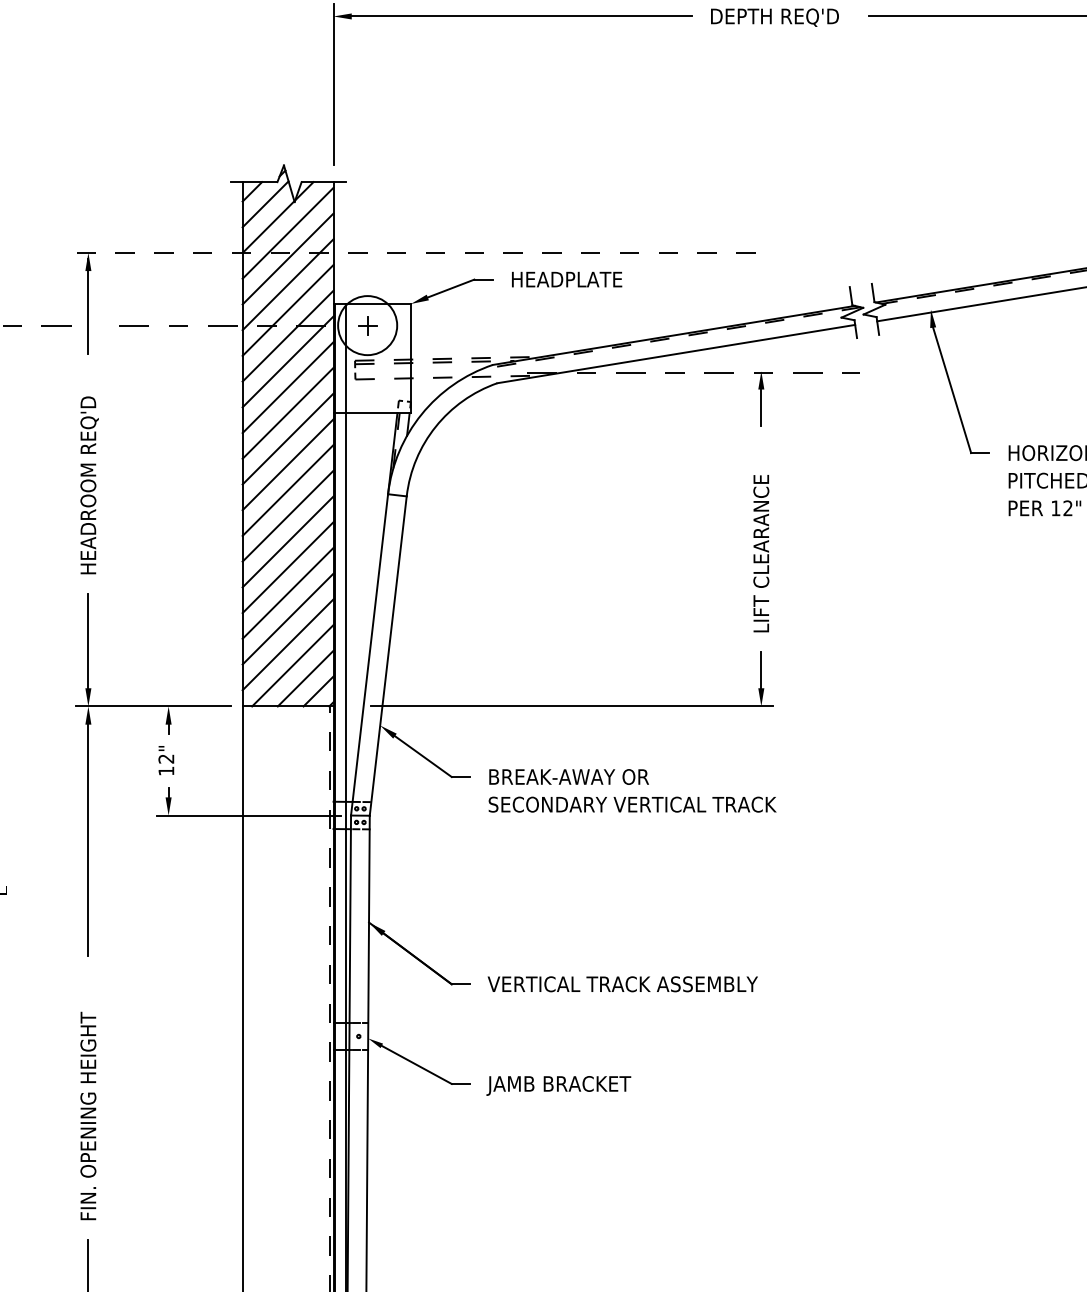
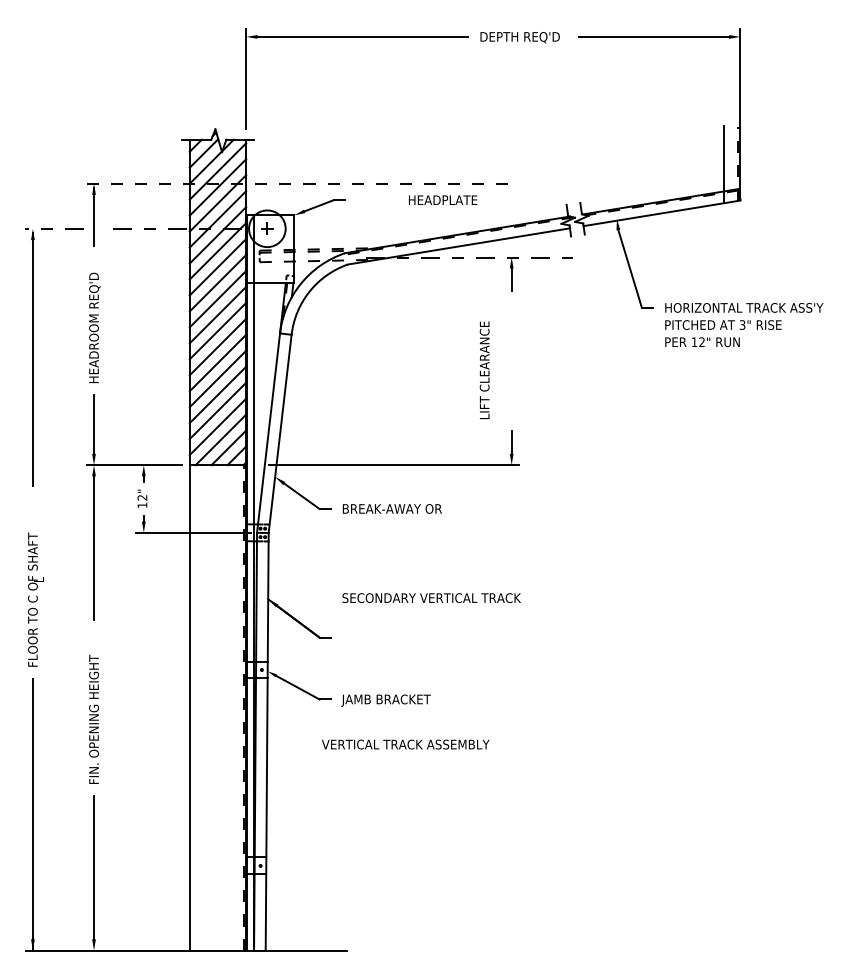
text: (567, 278) -> (443, 199), moved
text: (761, 553) -> (484, 370), moved
text: (632, 803) -> (431, 597), moved
text: (622, 984) -> (405, 744), moved

